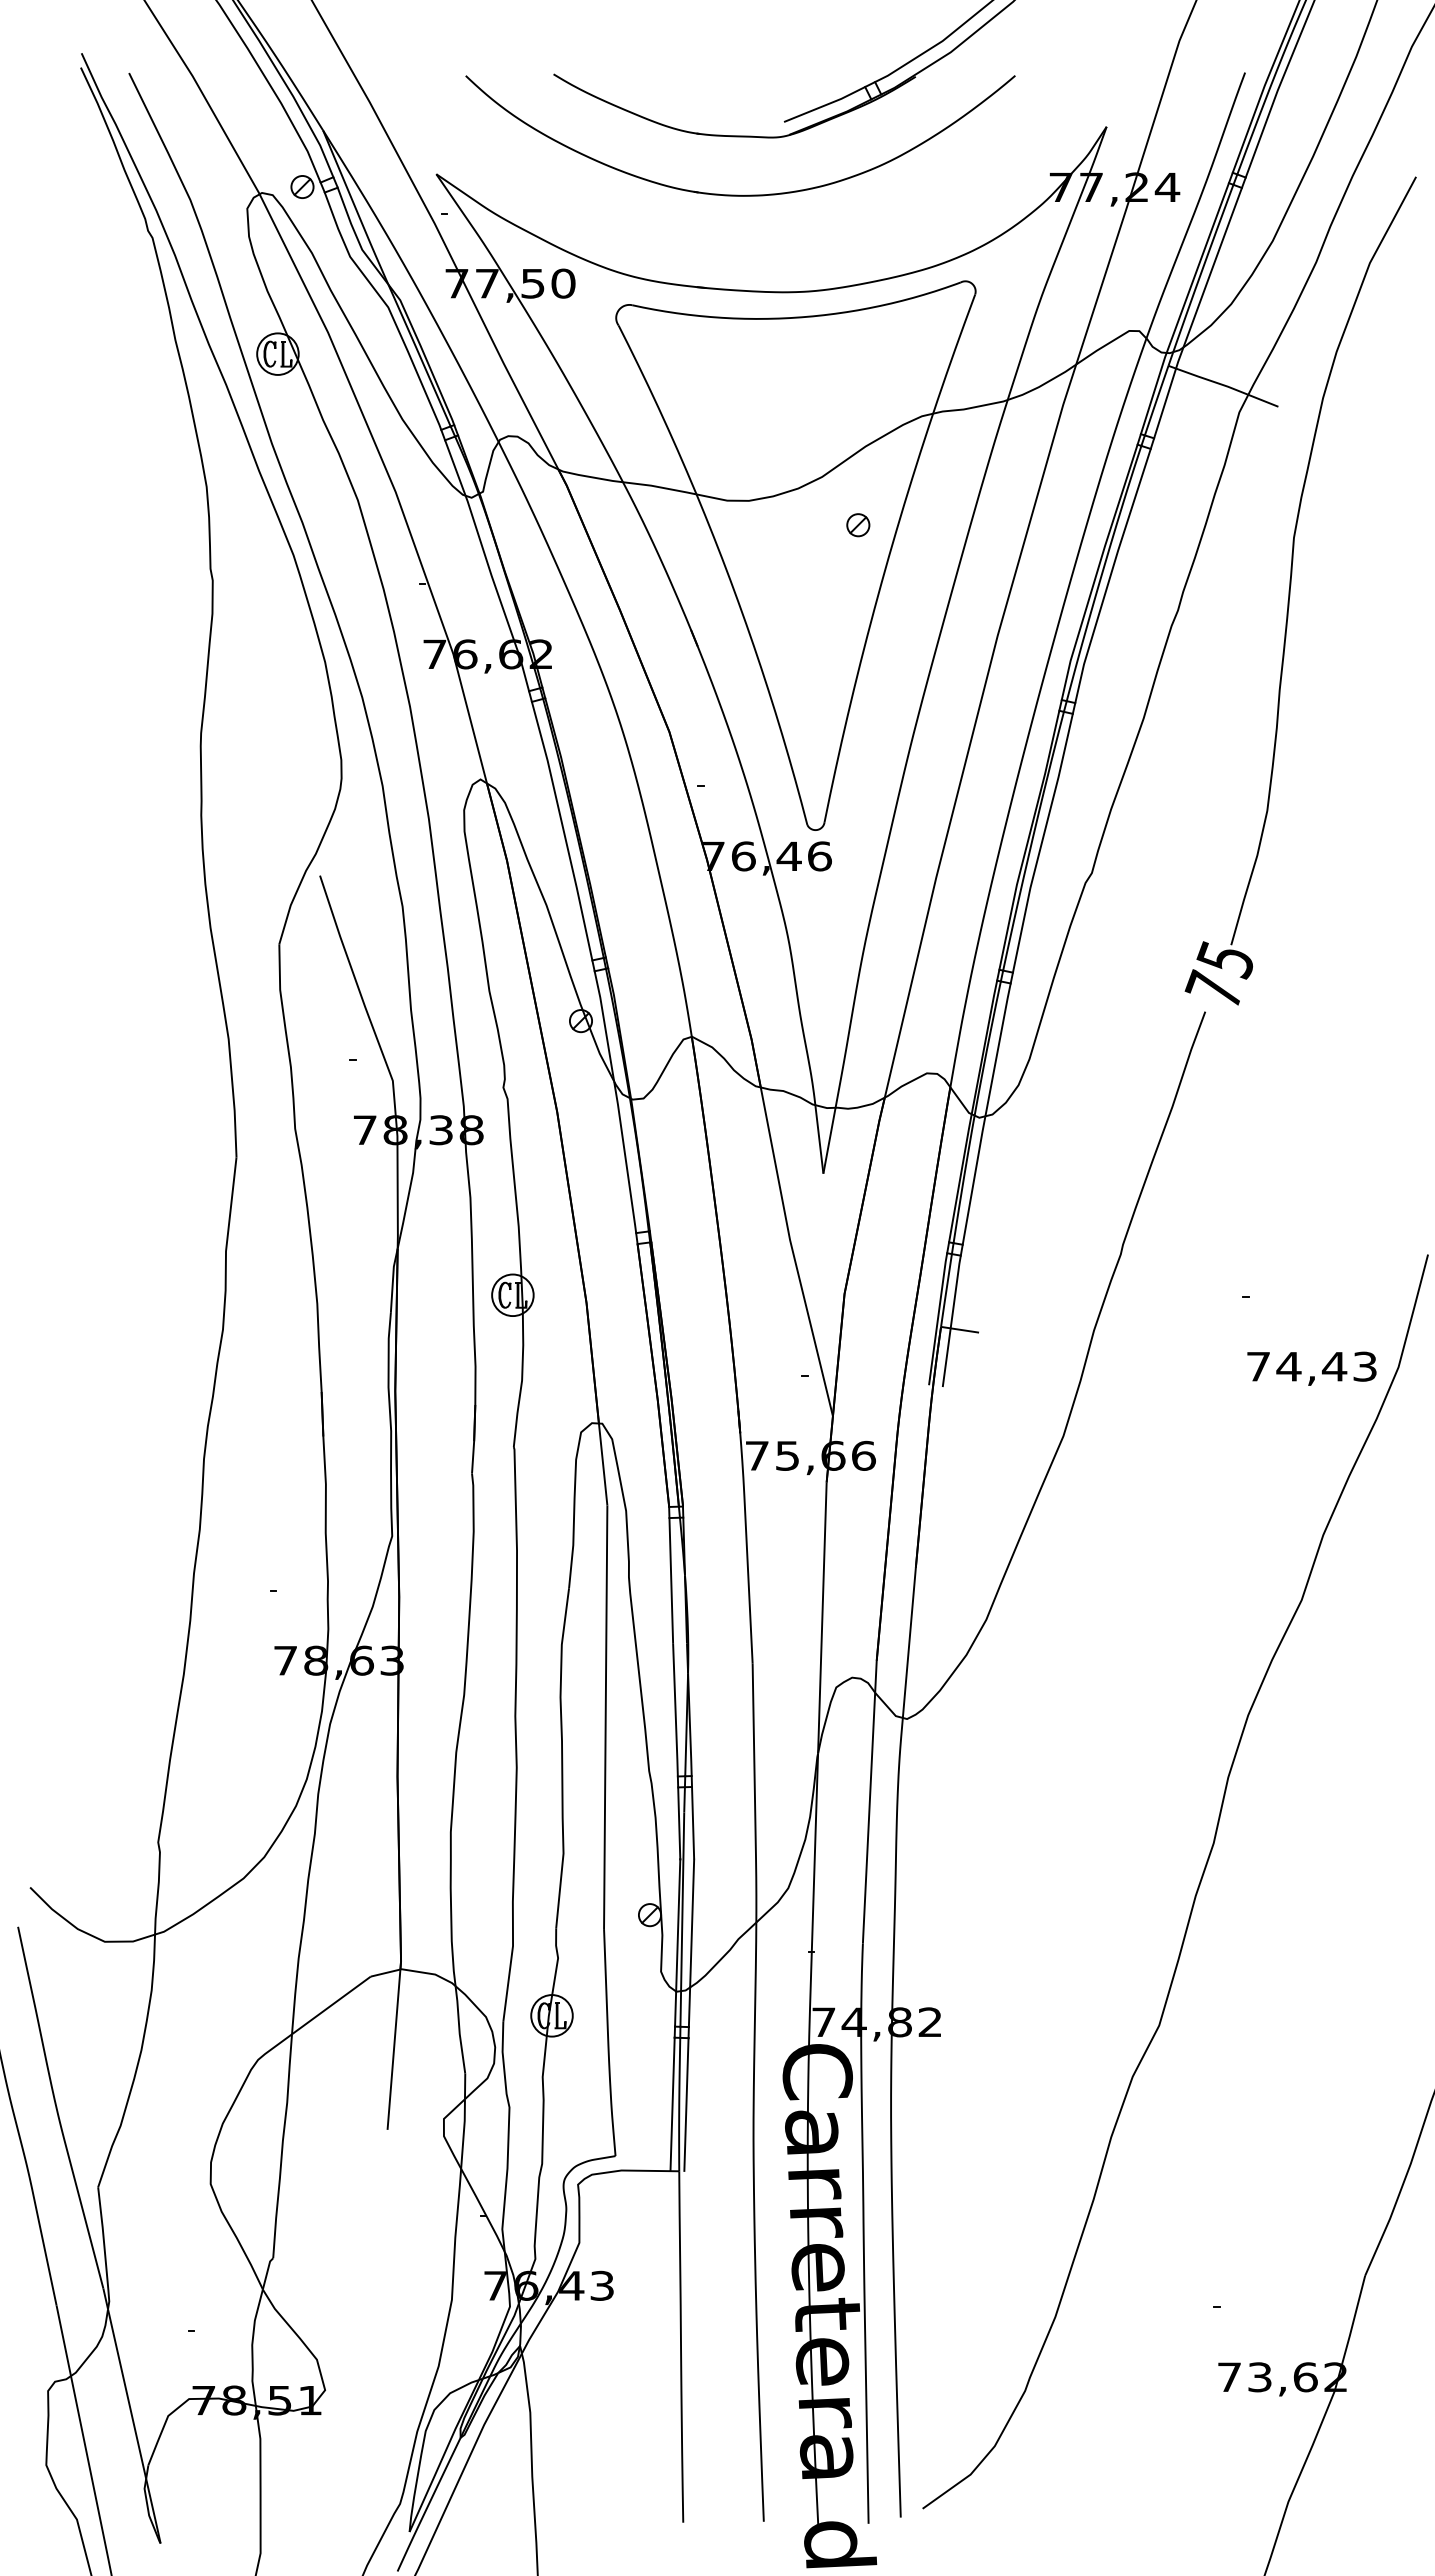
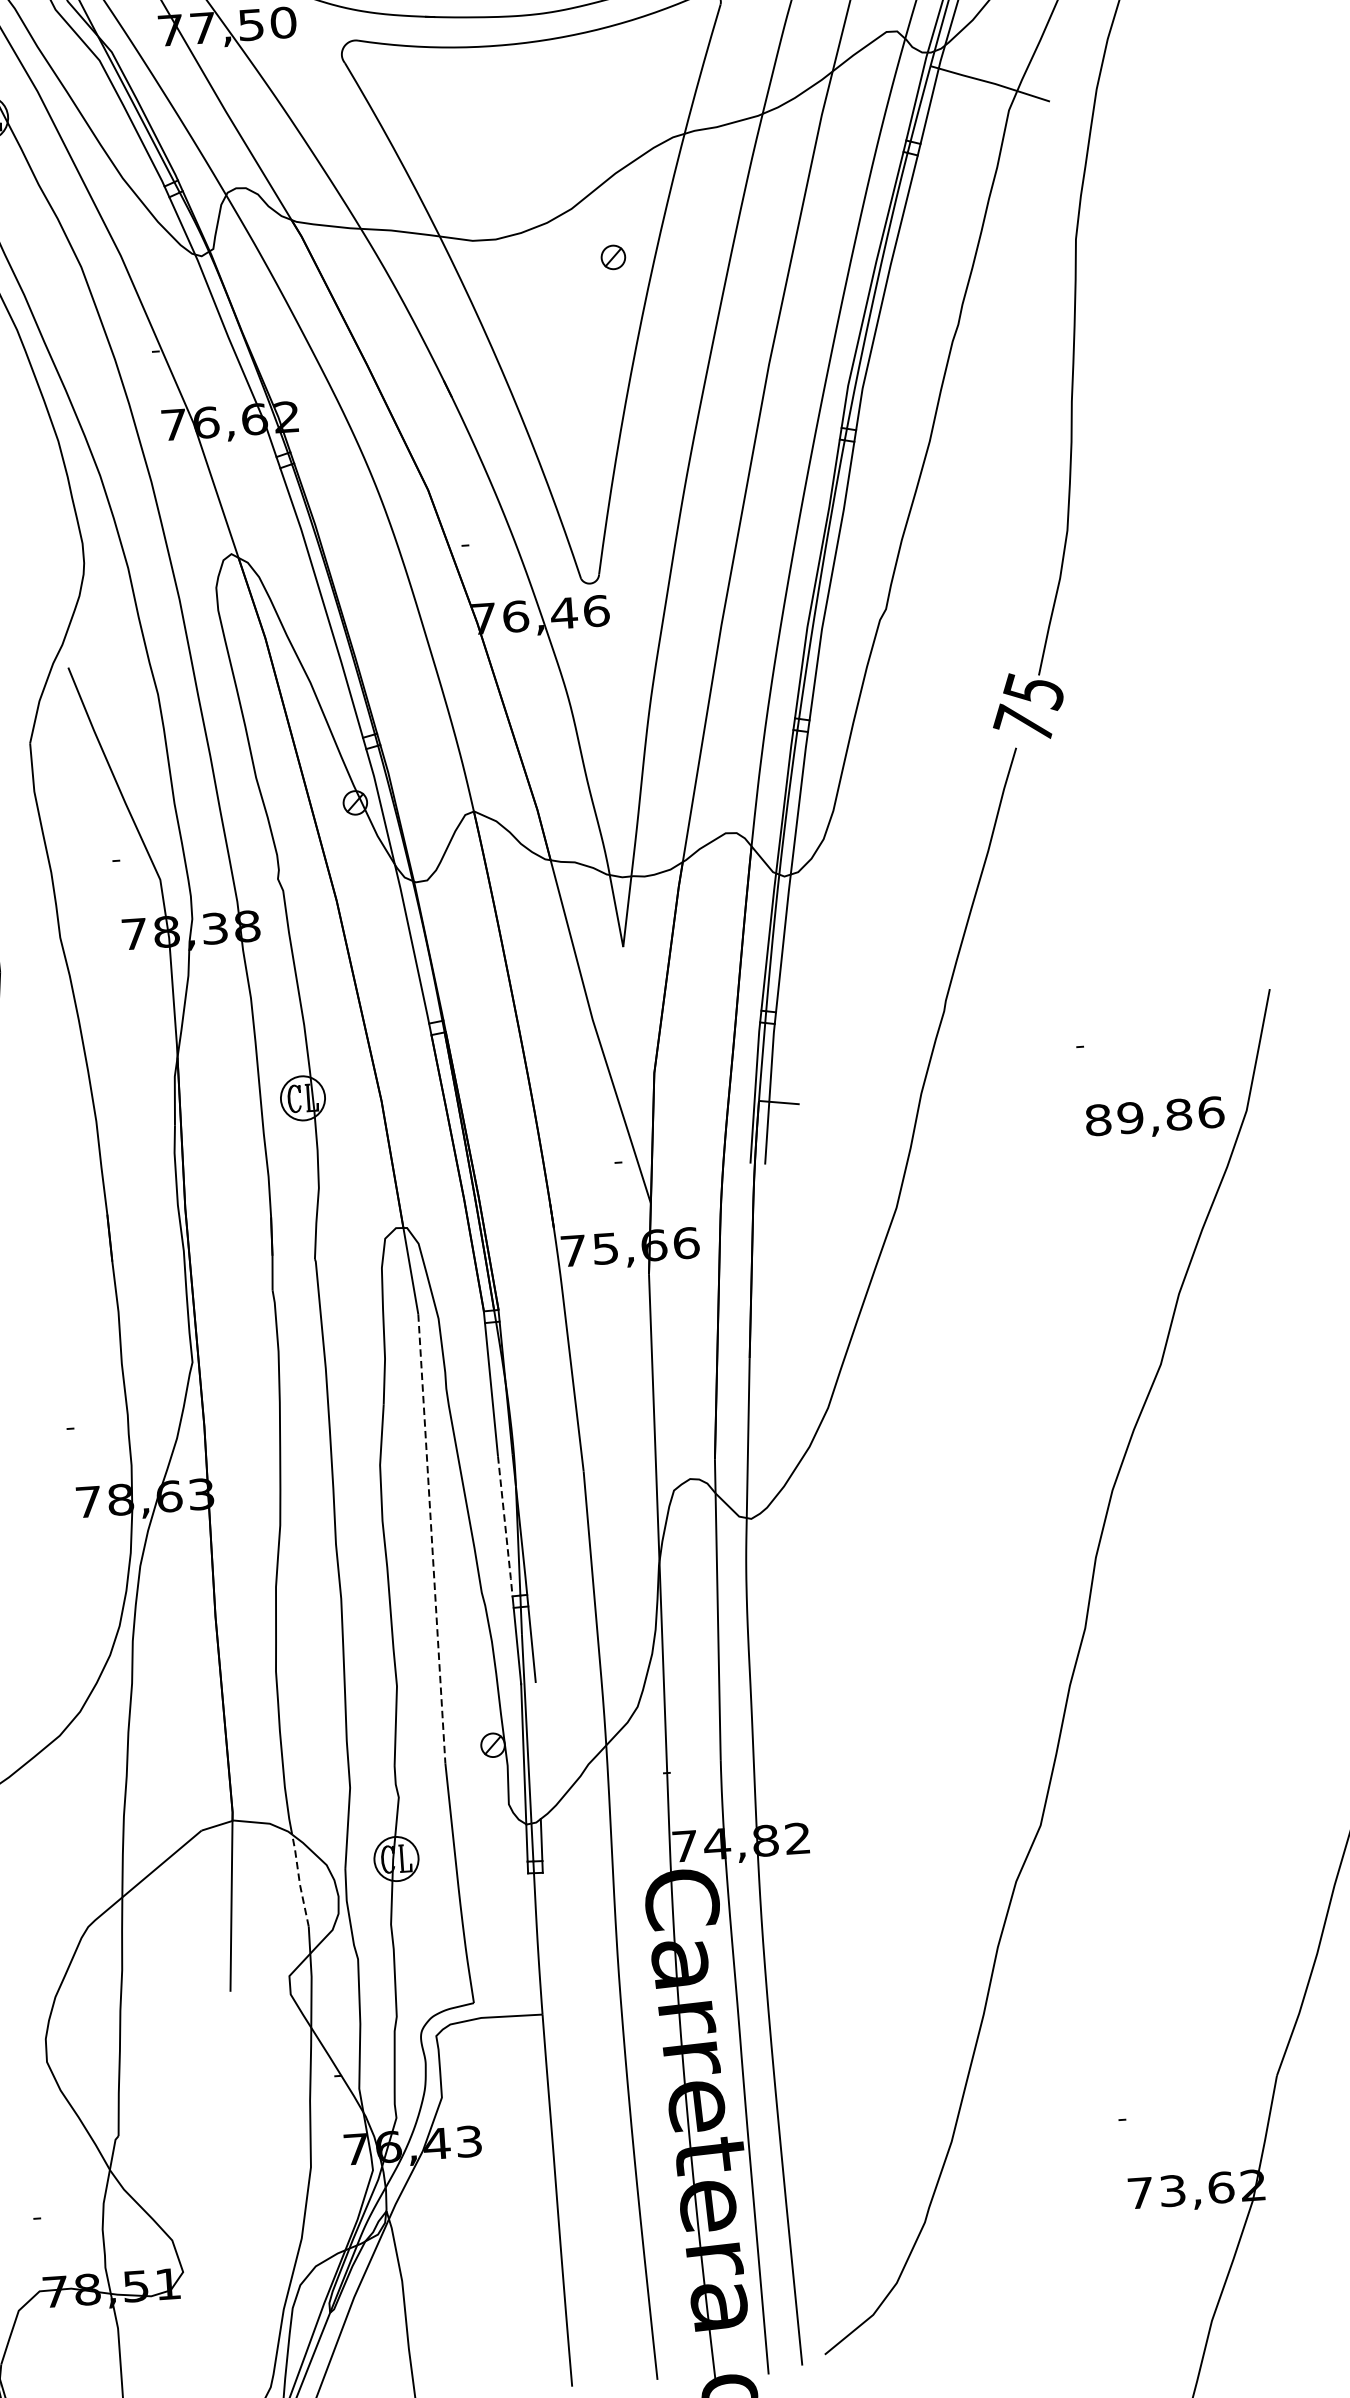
text: (1311, 1366) -> (1154, 1116), 74,43 -> 89,86
line: (675, 1710) -> (505, 1526), solid -> dashed
line: (605, 1717) -> (431, 1539), solid -> dashed
line: (692, 1923) -> (538, 1751), removed
line: (459, 2029) -> (299, 1880), solid -> dashed
line: (672, 2103) -> (530, 1943), removed
line: (686, 2104) -> (545, 1943), removed

